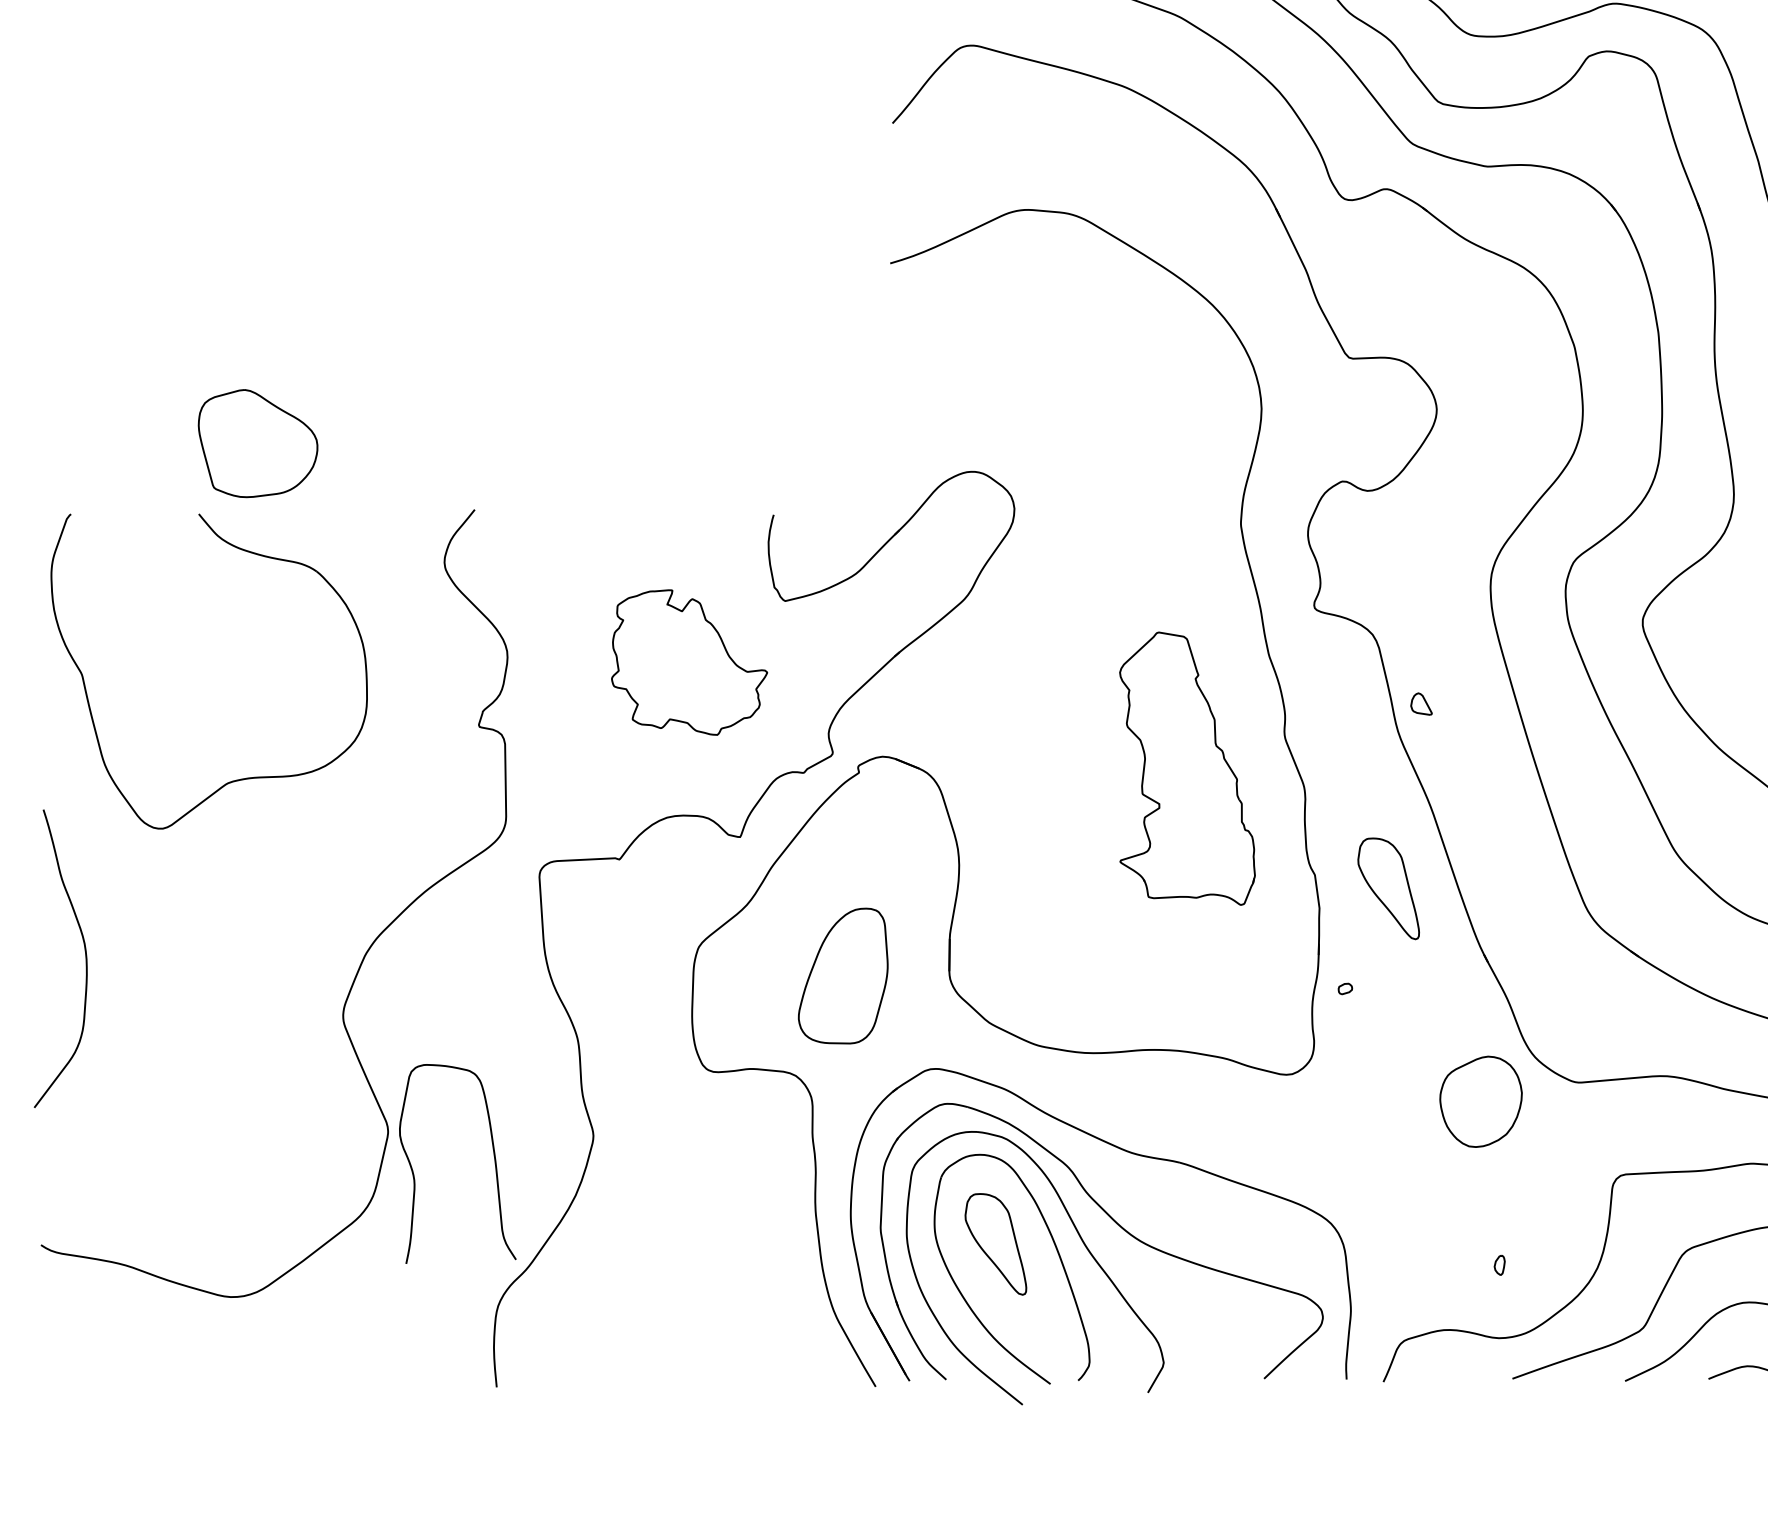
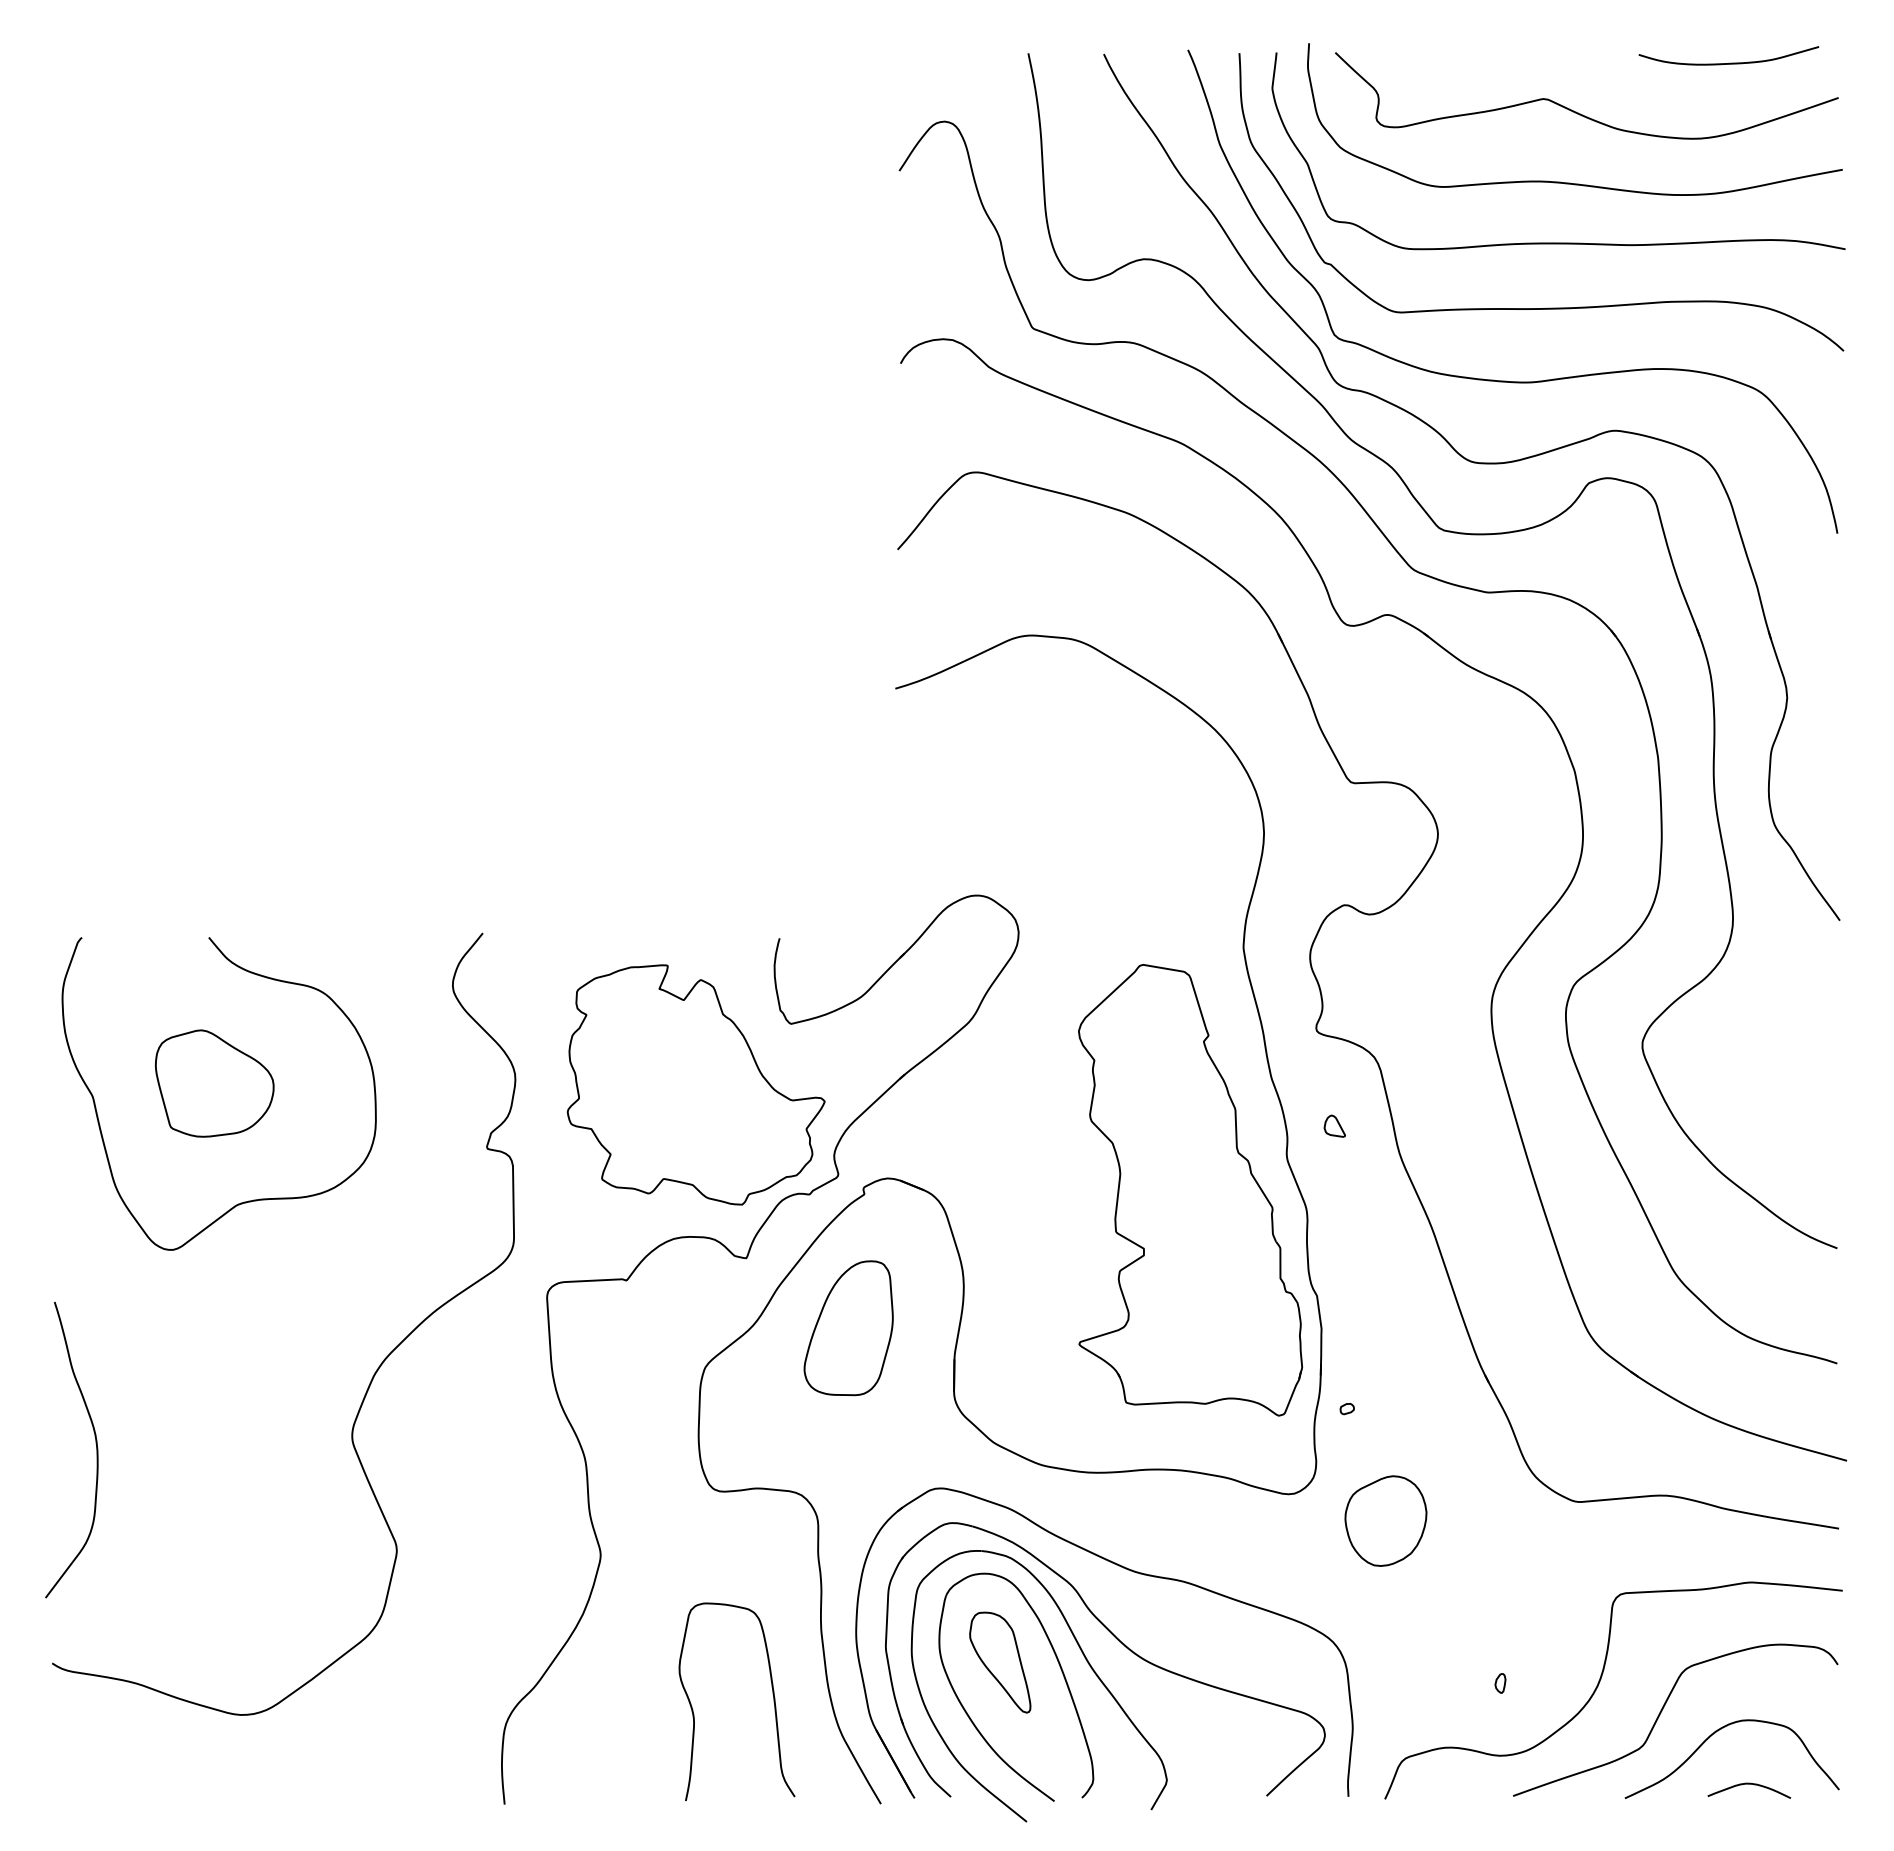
part: (257, 443) -> (214, 1083), moved
part: (688, 662) -> (695, 1084), size x1.67
part: (1421, 703) -> (1334, 1125), moved
part: (1187, 768) -> (1190, 1190), size x1.67
part: (1388, 888) -> (1390, 1309), removed
curve: (84, 952) -> (95, 1443), moved
part: (843, 976) -> (848, 1328), moved
part: (1480, 1101) -> (1385, 1520), moved
curve: (493, 1156) -> (772, 1694), moved

